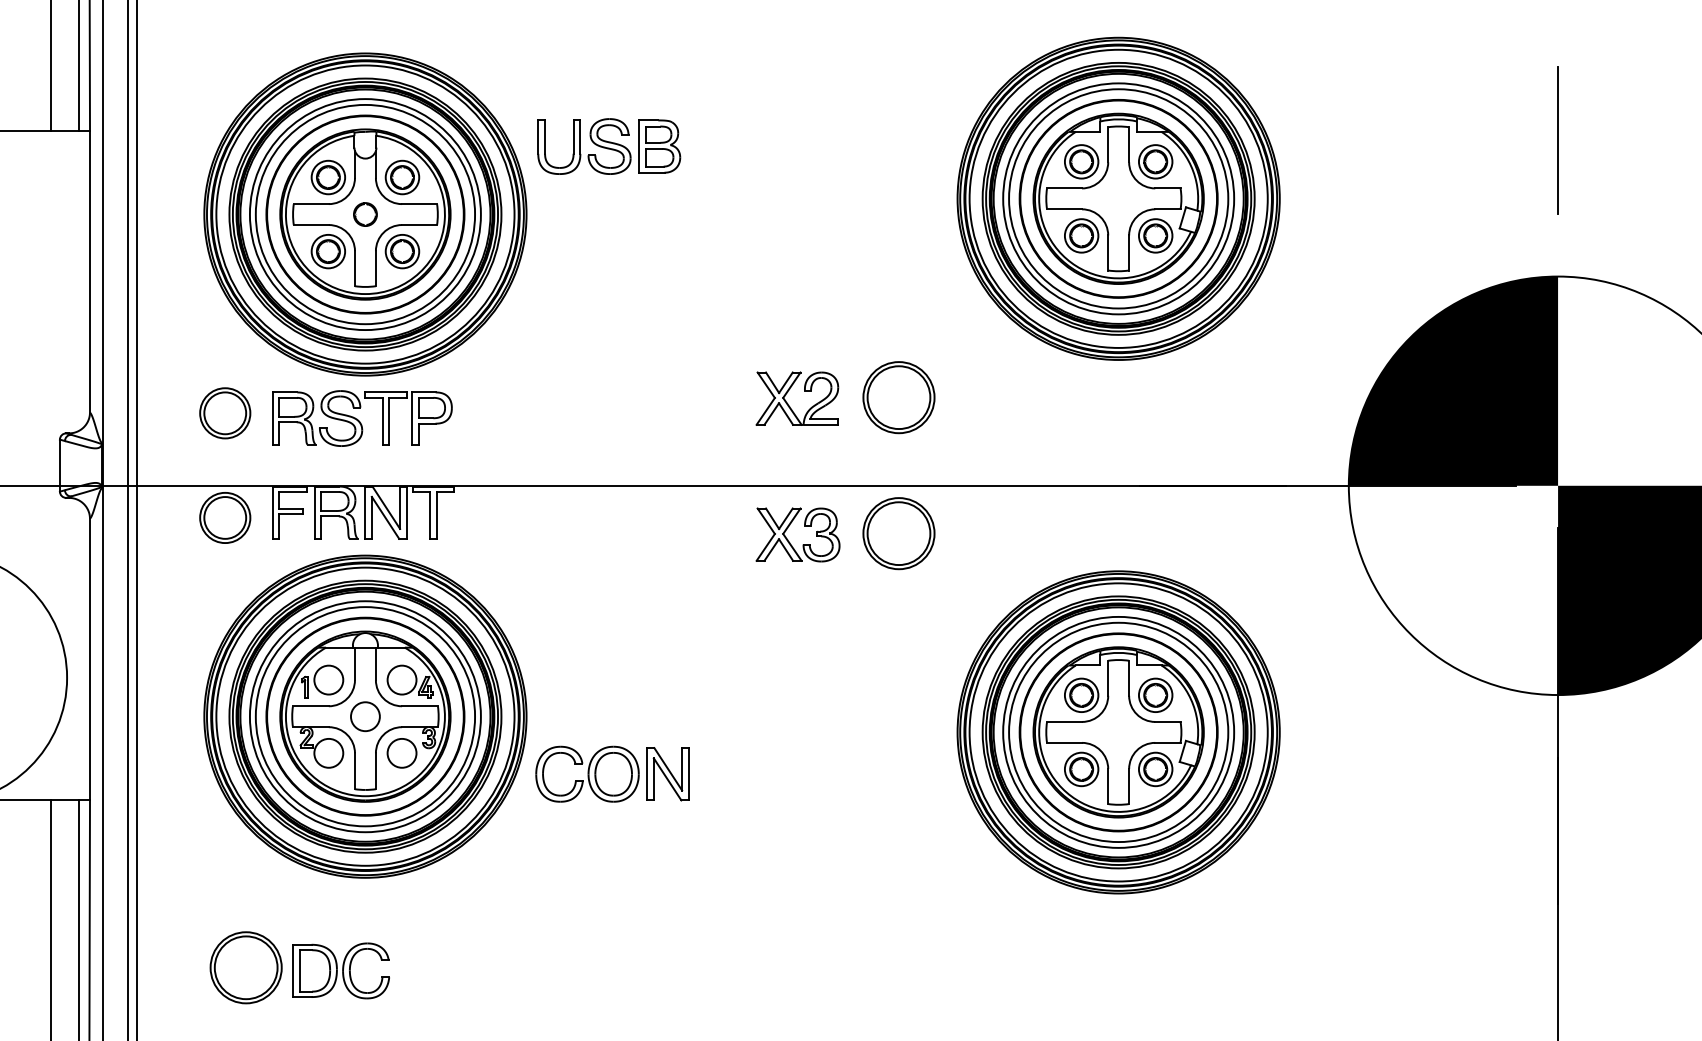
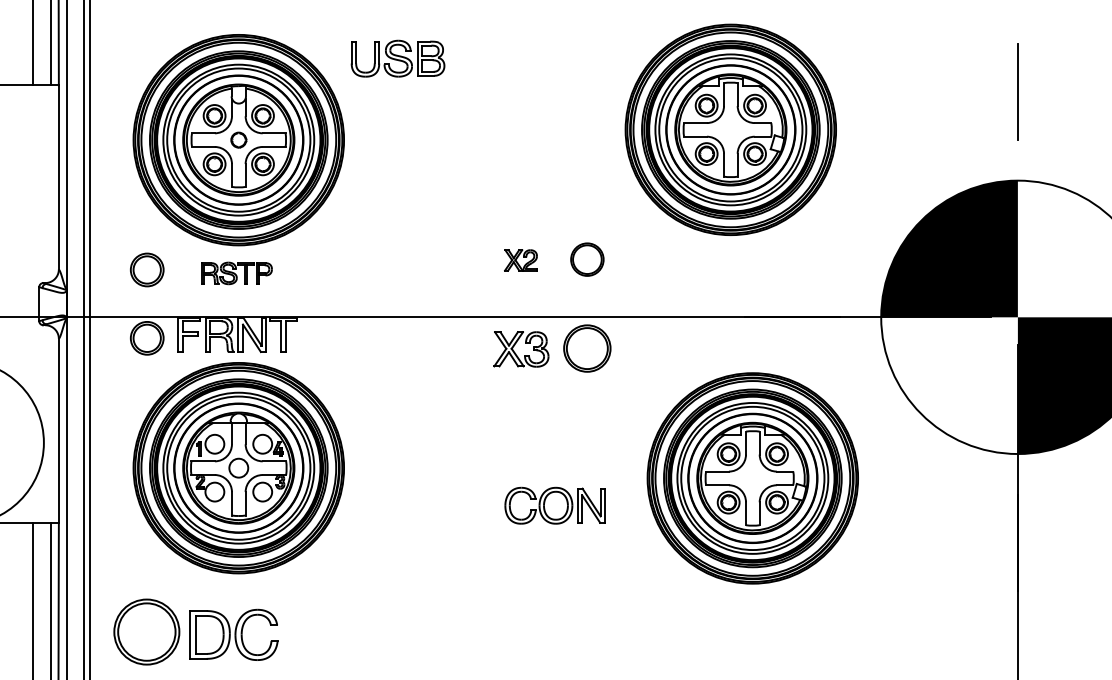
part: (608, 146) -> (397, 58), moved
part: (899, 397) -> (587, 259), size x0.7
part: (796, 398) -> (520, 260), size x0.6
part: (361, 418) -> (236, 273), size x0.6
part: (1118, 732) -> (752, 478), moved
part: (611, 773) -> (554, 505), moved
part: (299, 968) -> (195, 632), size x1.4

